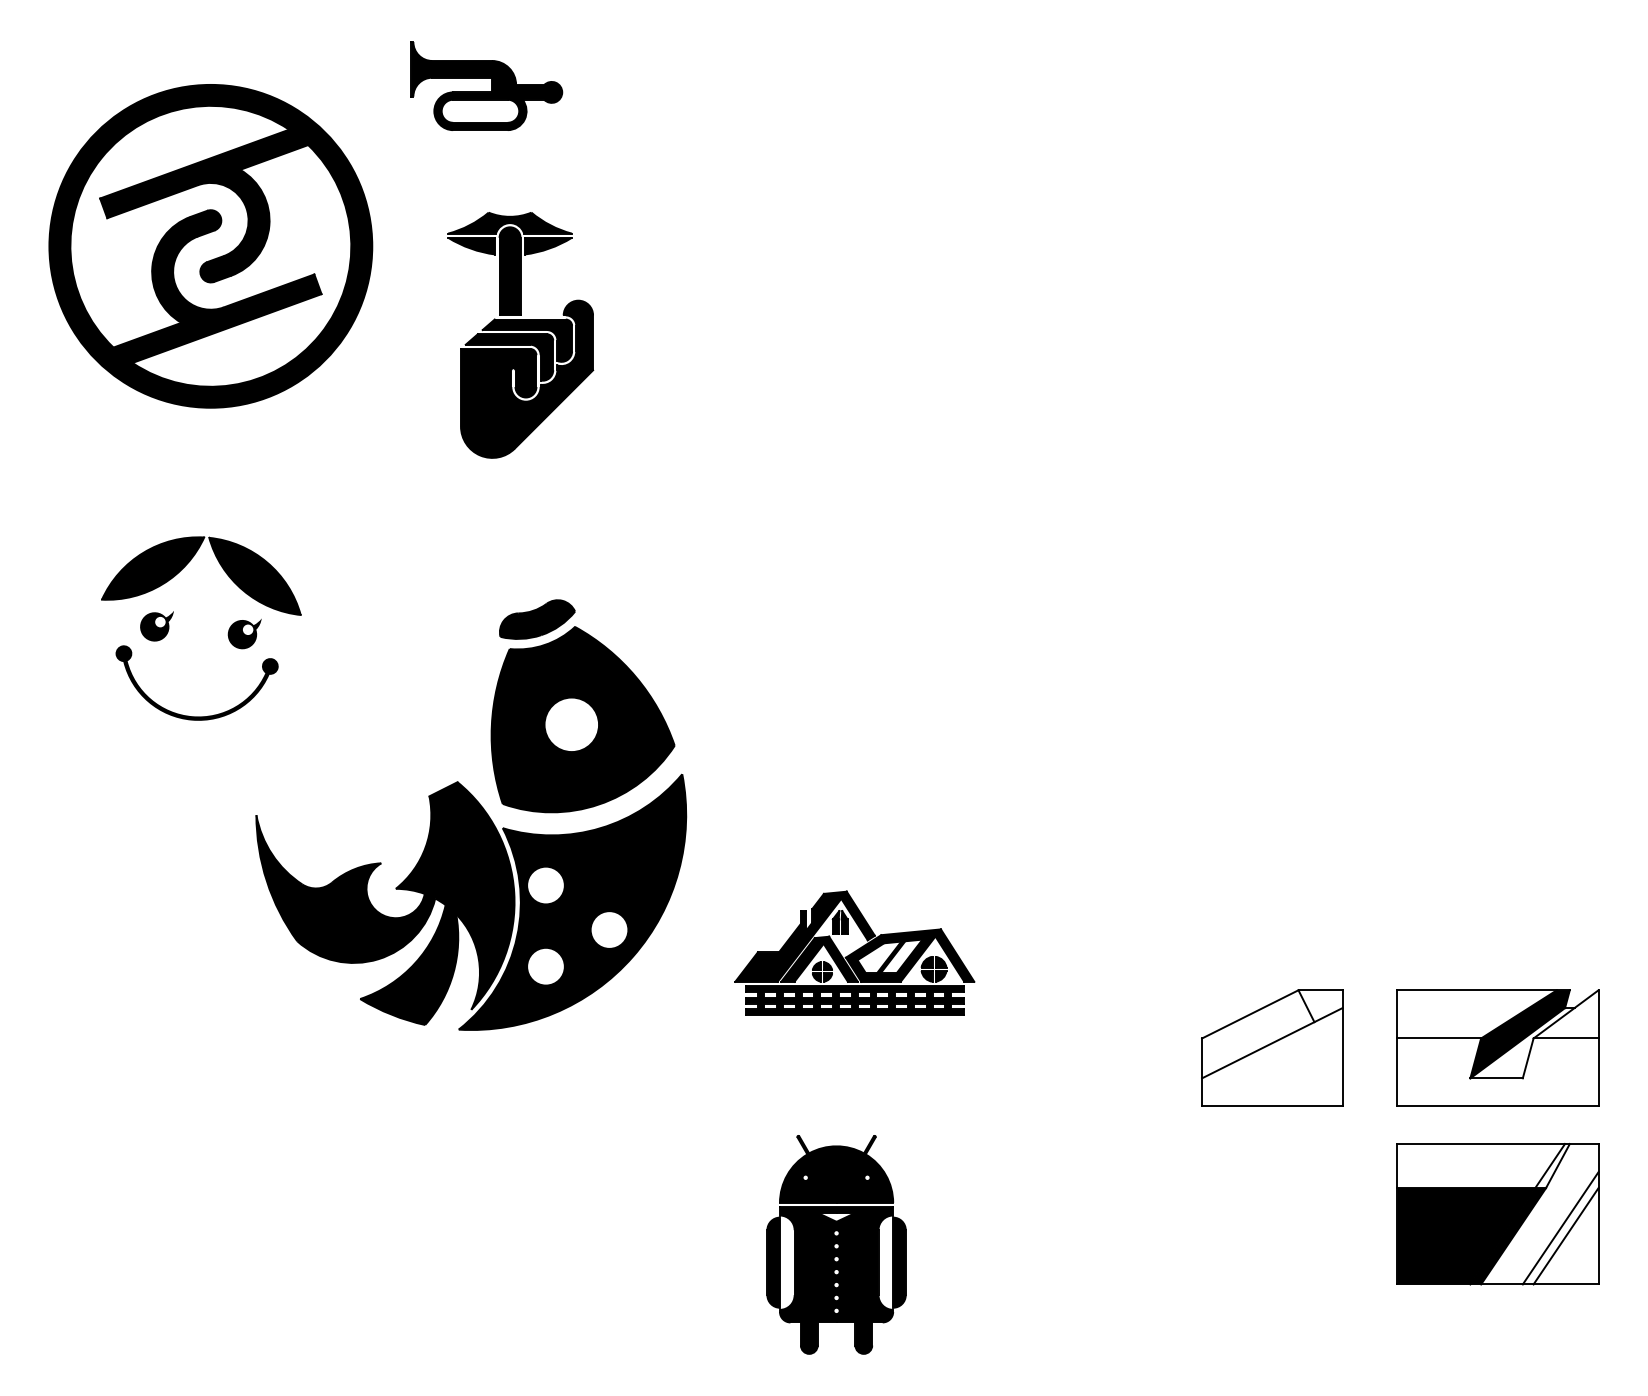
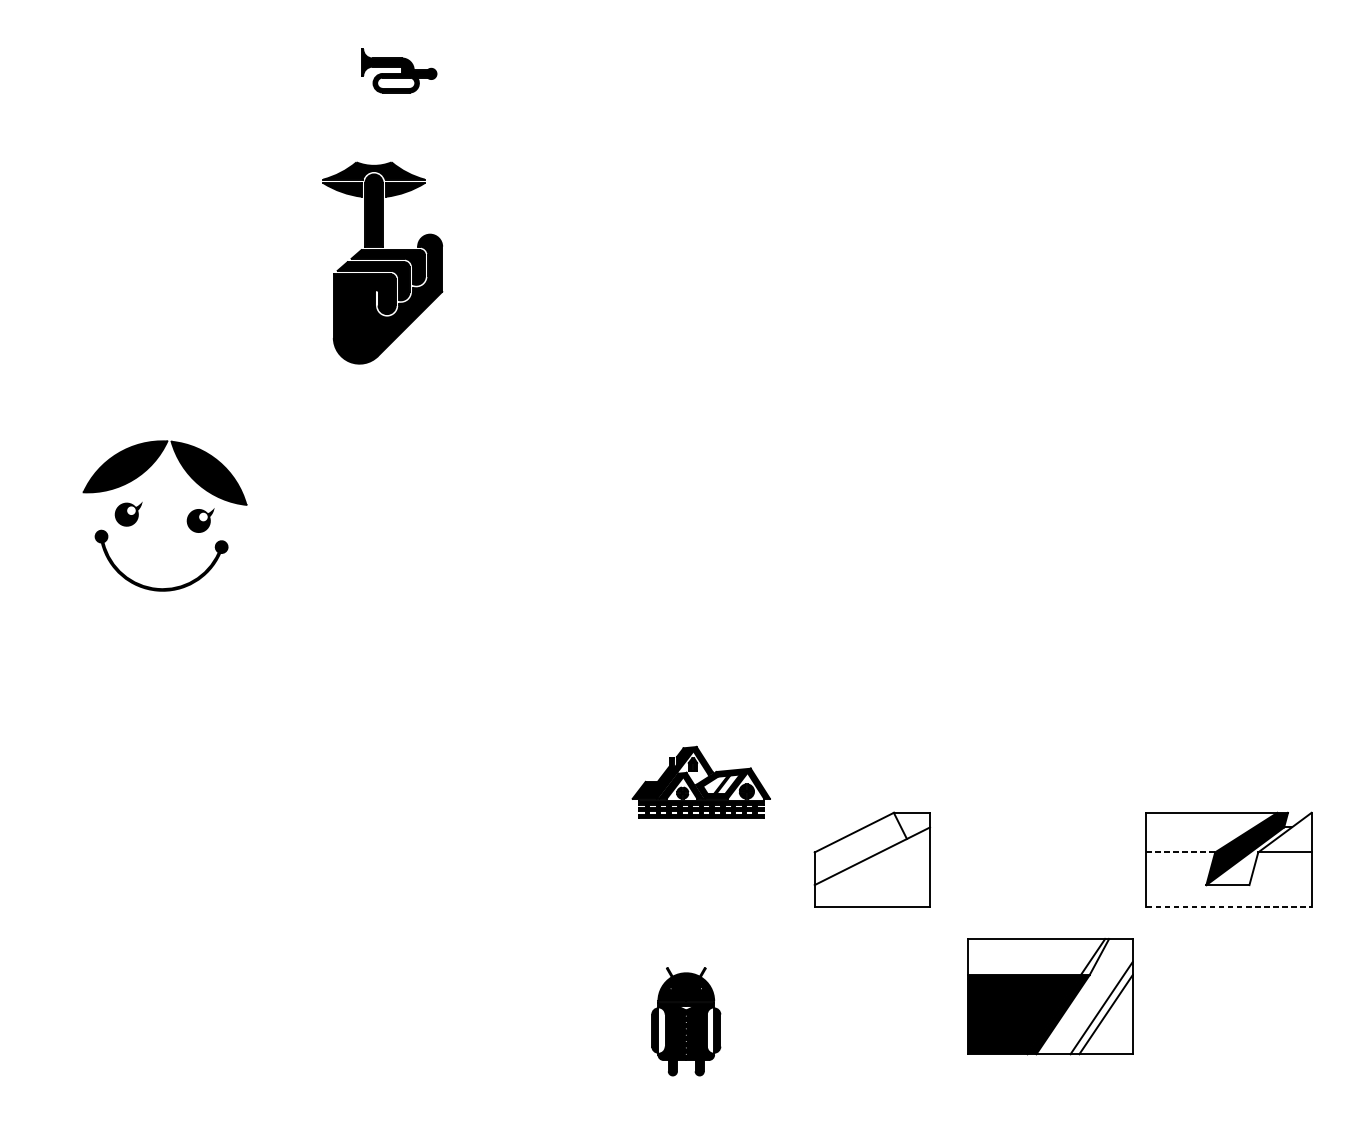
part: (486, 85) -> (399, 70), size x0.6
part: (210, 246) -> (172, 202), removed
part: (520, 335) -> (382, 263), moved
part: (471, 814) -> (386, 668), removed
part: (854, 952) -> (701, 781), size x0.7
line: (1439, 1038) -> (1181, 852), solid -> dashed
part: (1272, 1047) -> (872, 859), moved
line: (1497, 1105) -> (1228, 907), solid -> dashed
part: (1497, 1214) -> (1049, 996), moved
part: (836, 1244) -> (686, 1021), size x0.6

